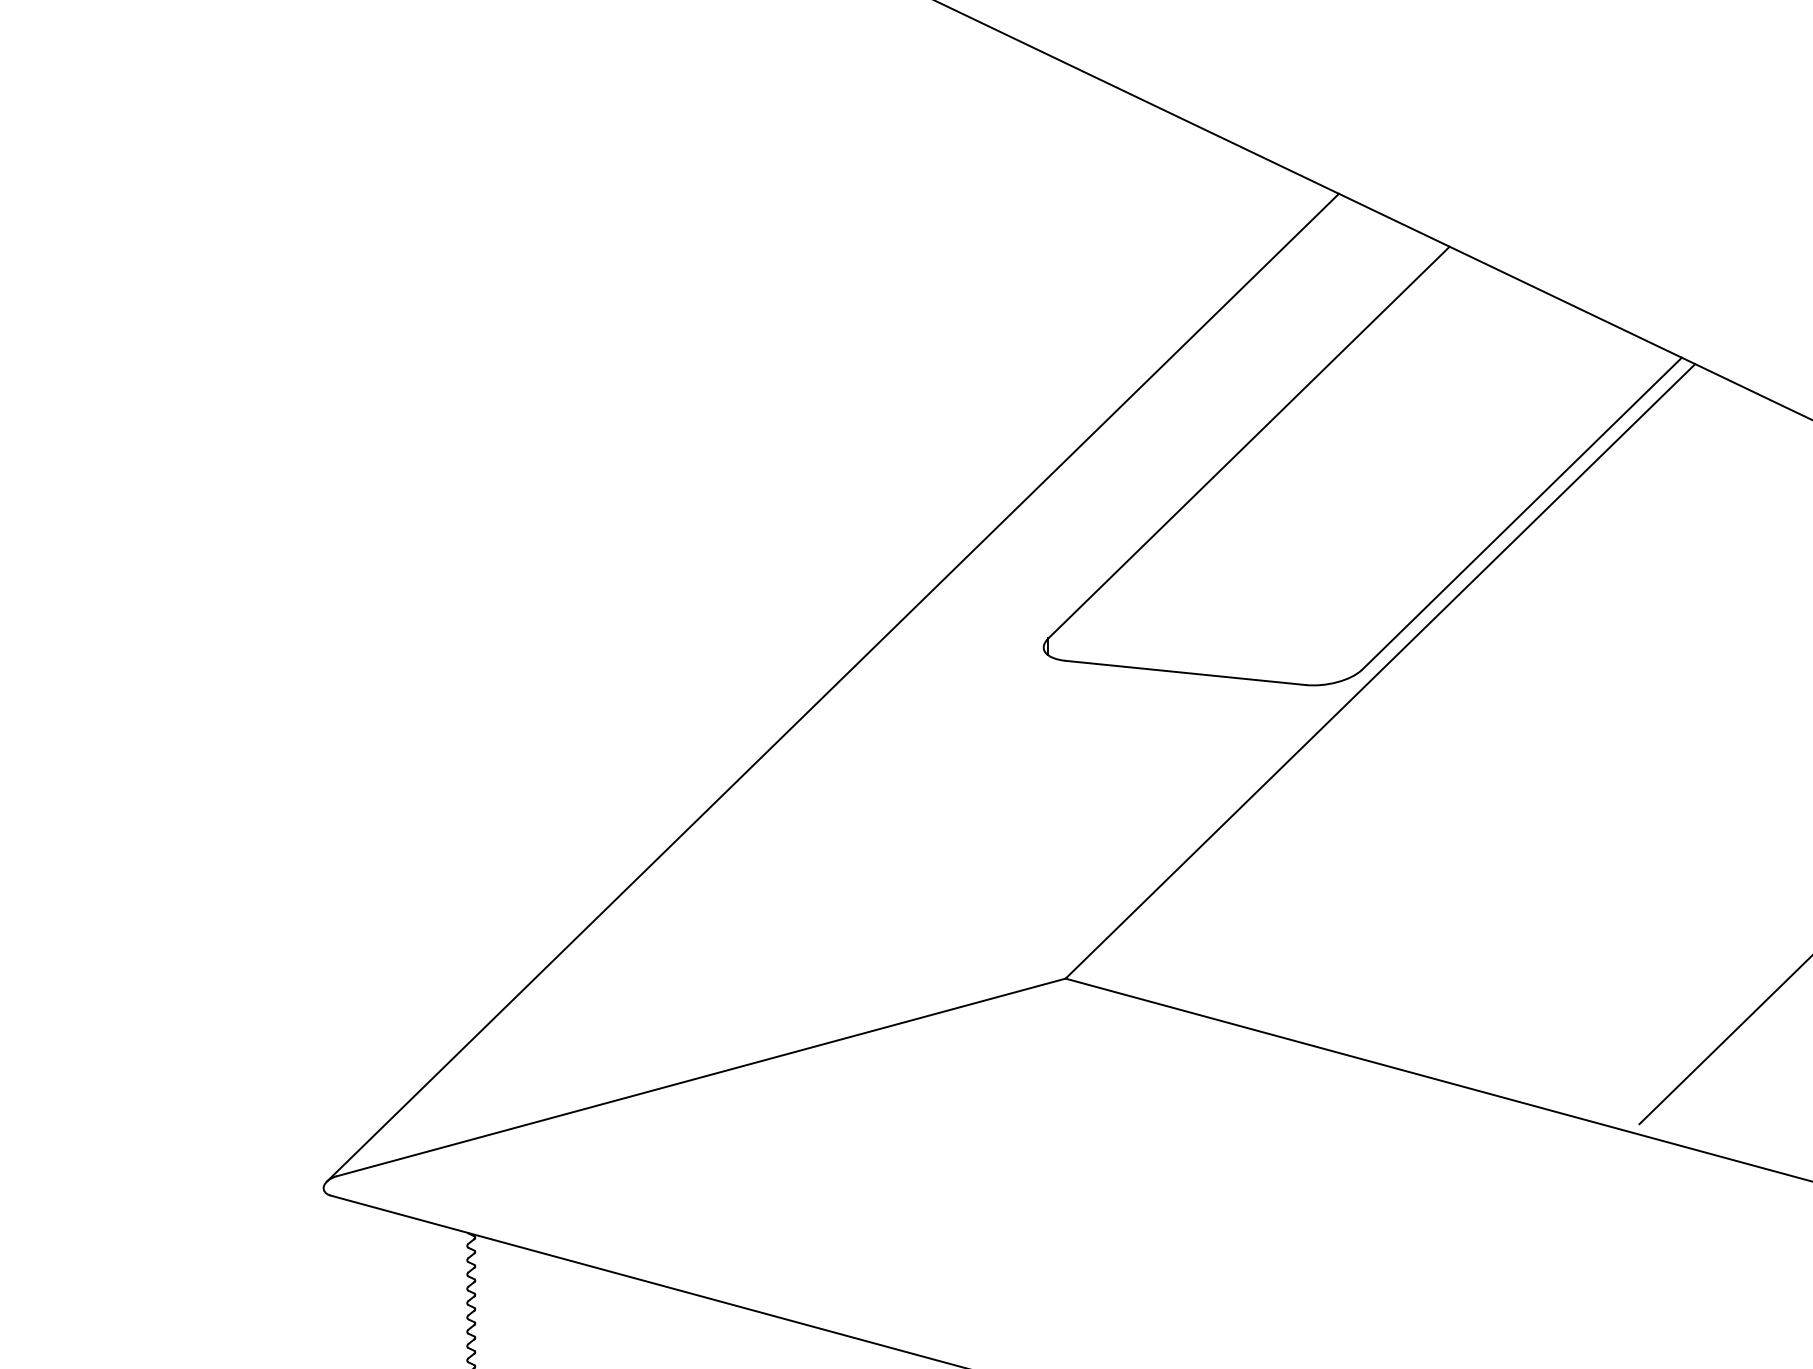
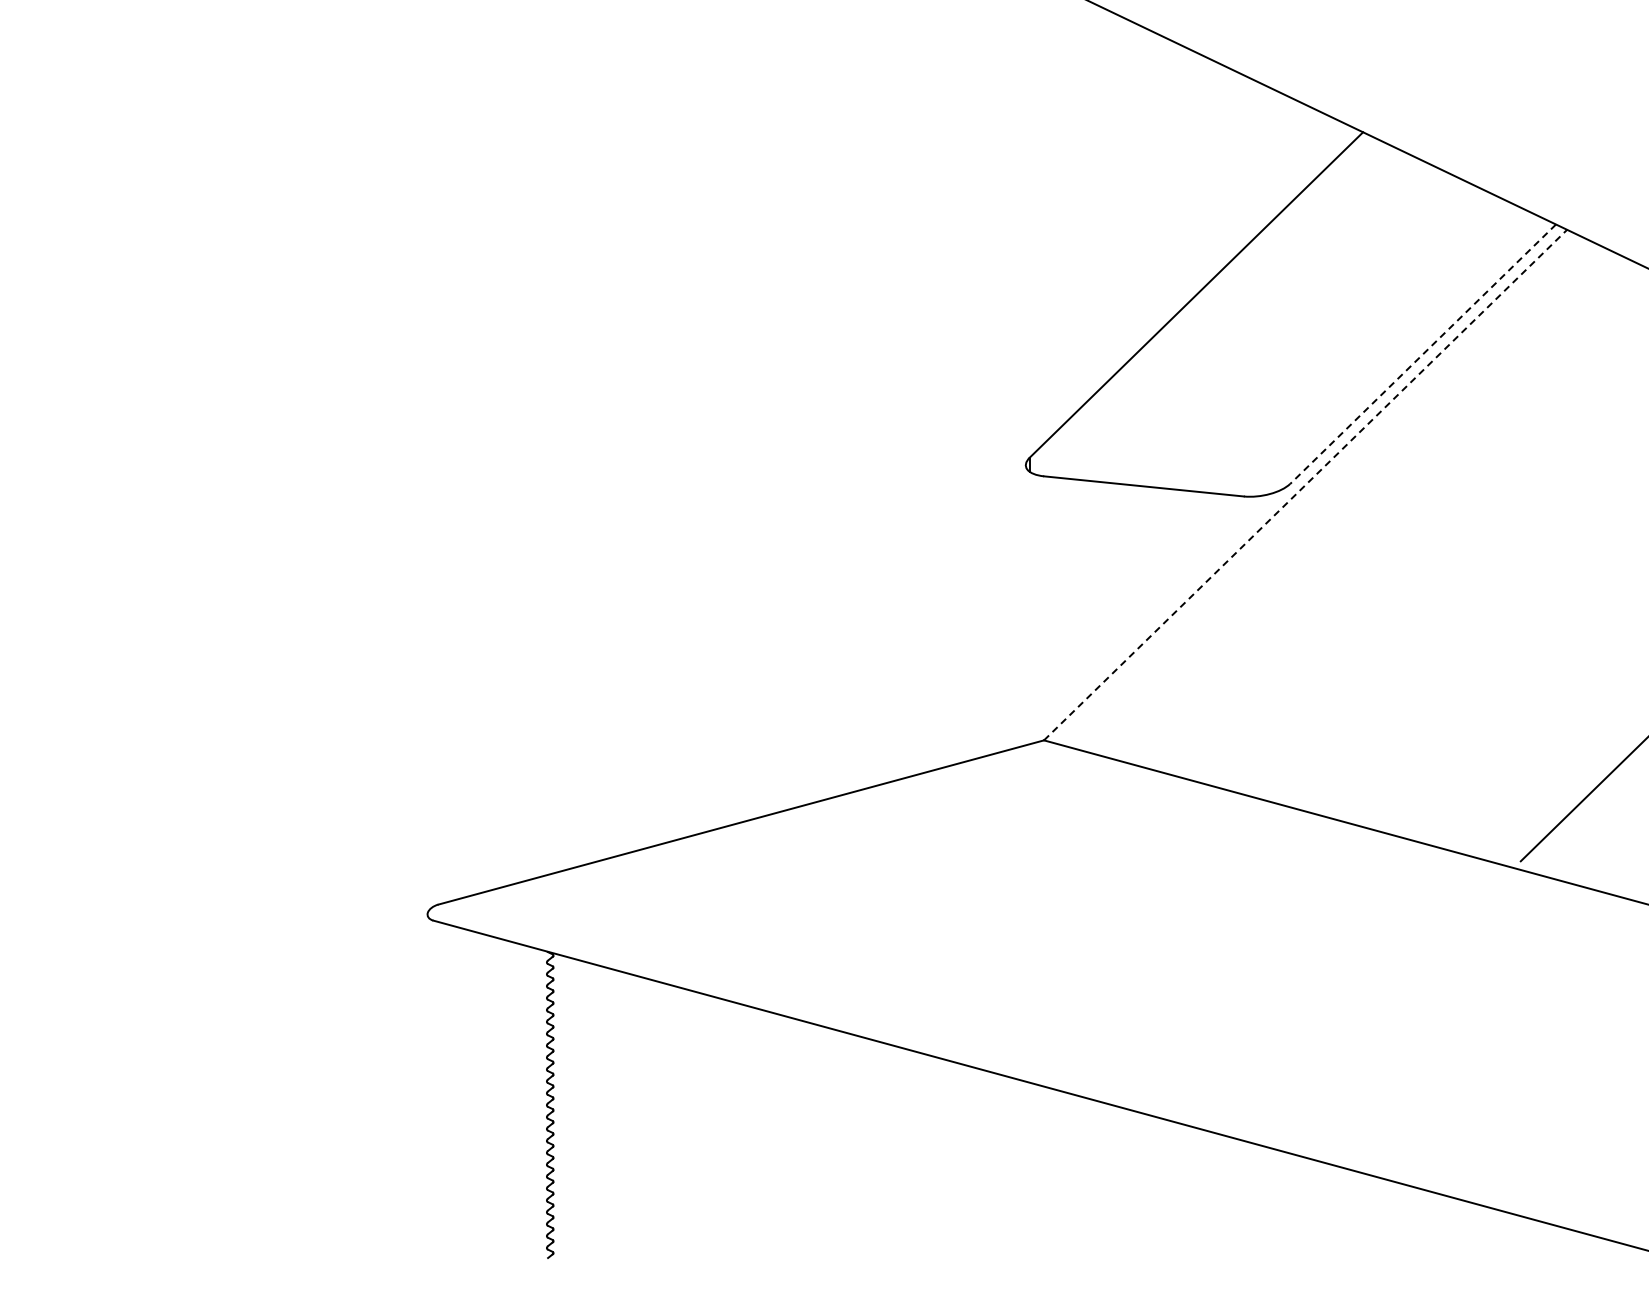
line: (1522, 514) -> (1423, 354), solid -> dashed
line: (1380, 671) -> (1305, 485), solid -> dashed
line: (832, 687) -> (850, 498), removed

